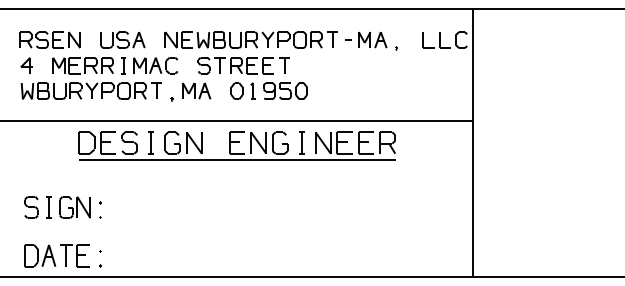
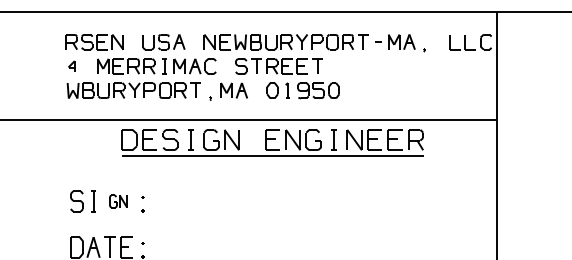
part: (26, 65) -> (72, 66), size x0.7
part: (74, 207) -> (117, 201), size x0.6

